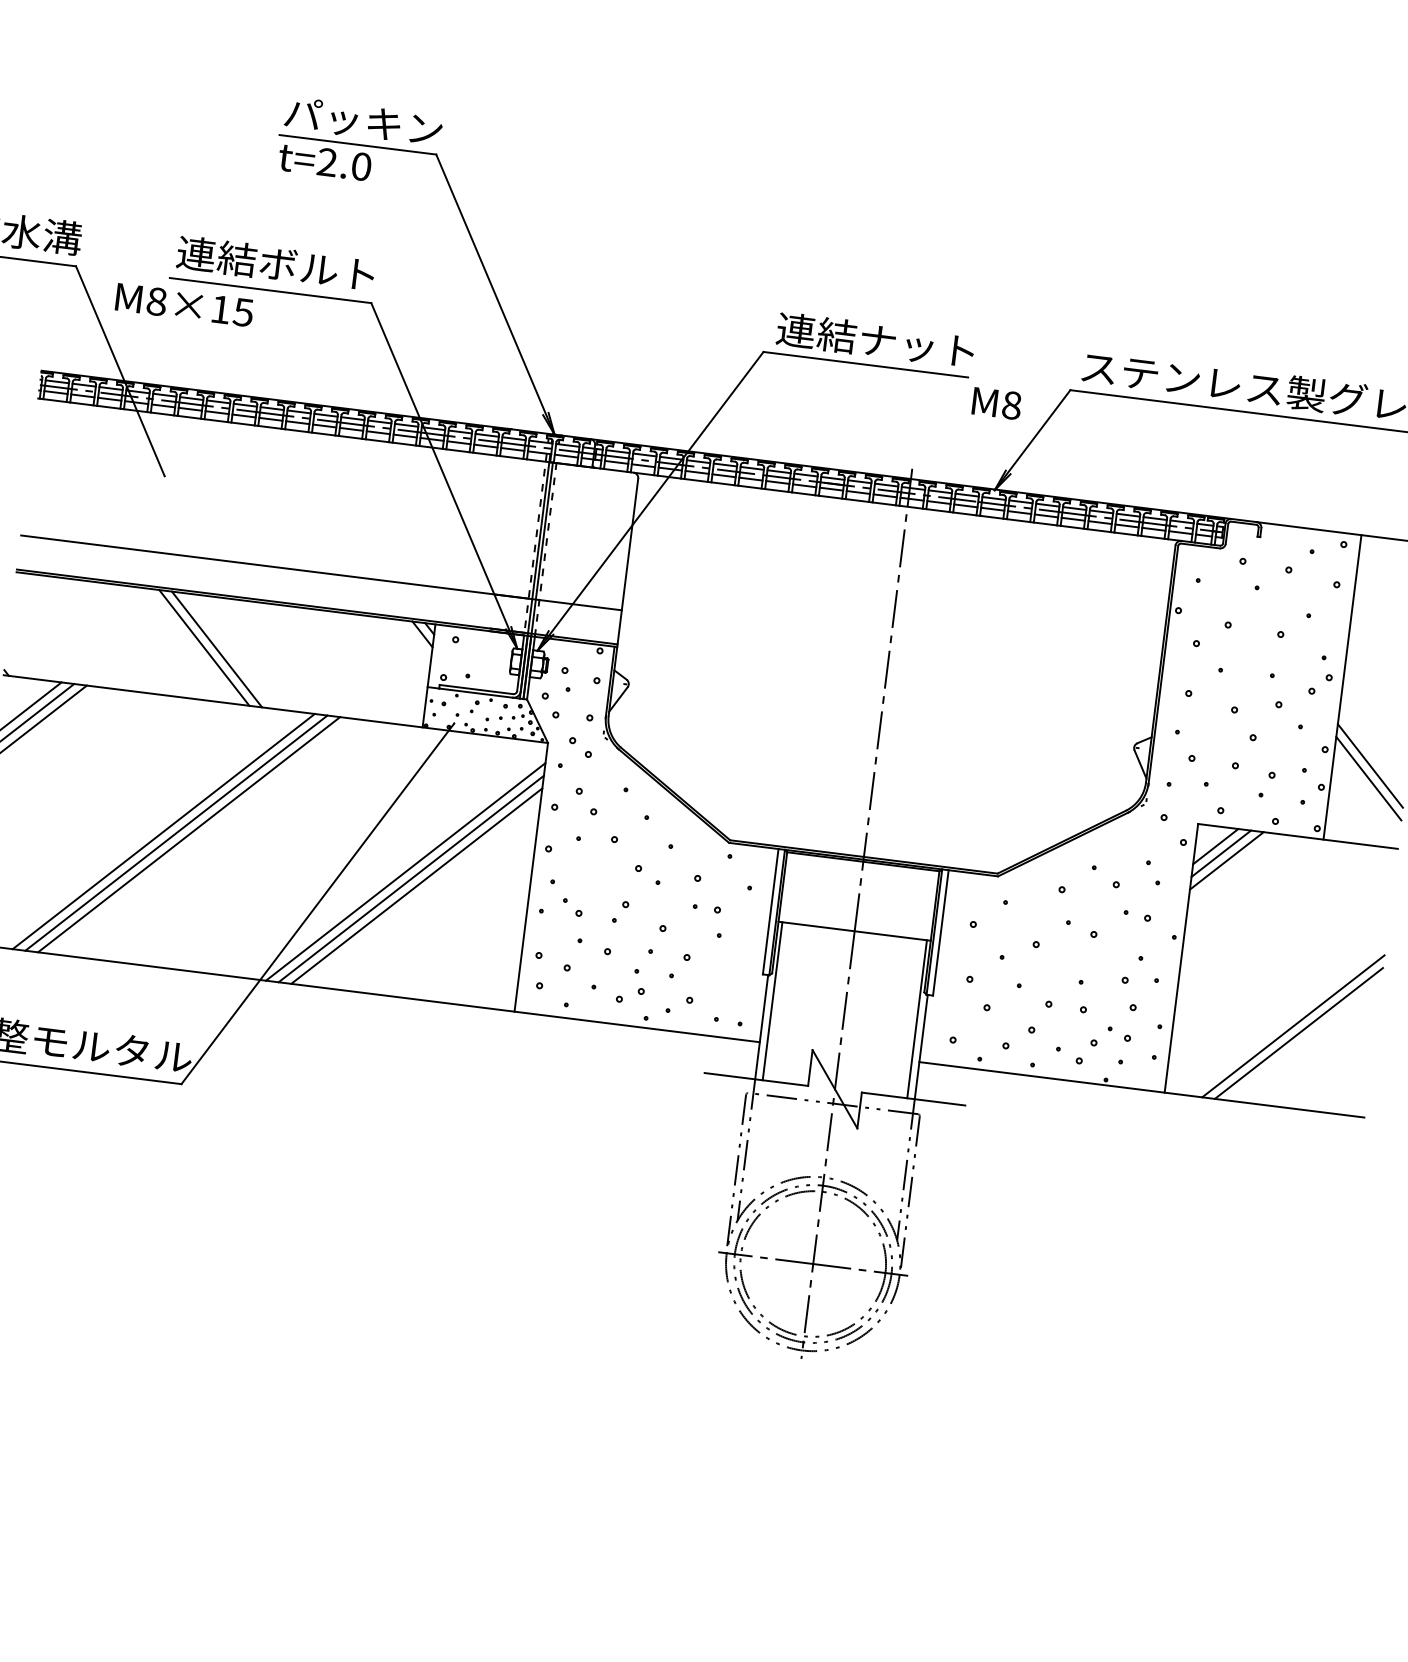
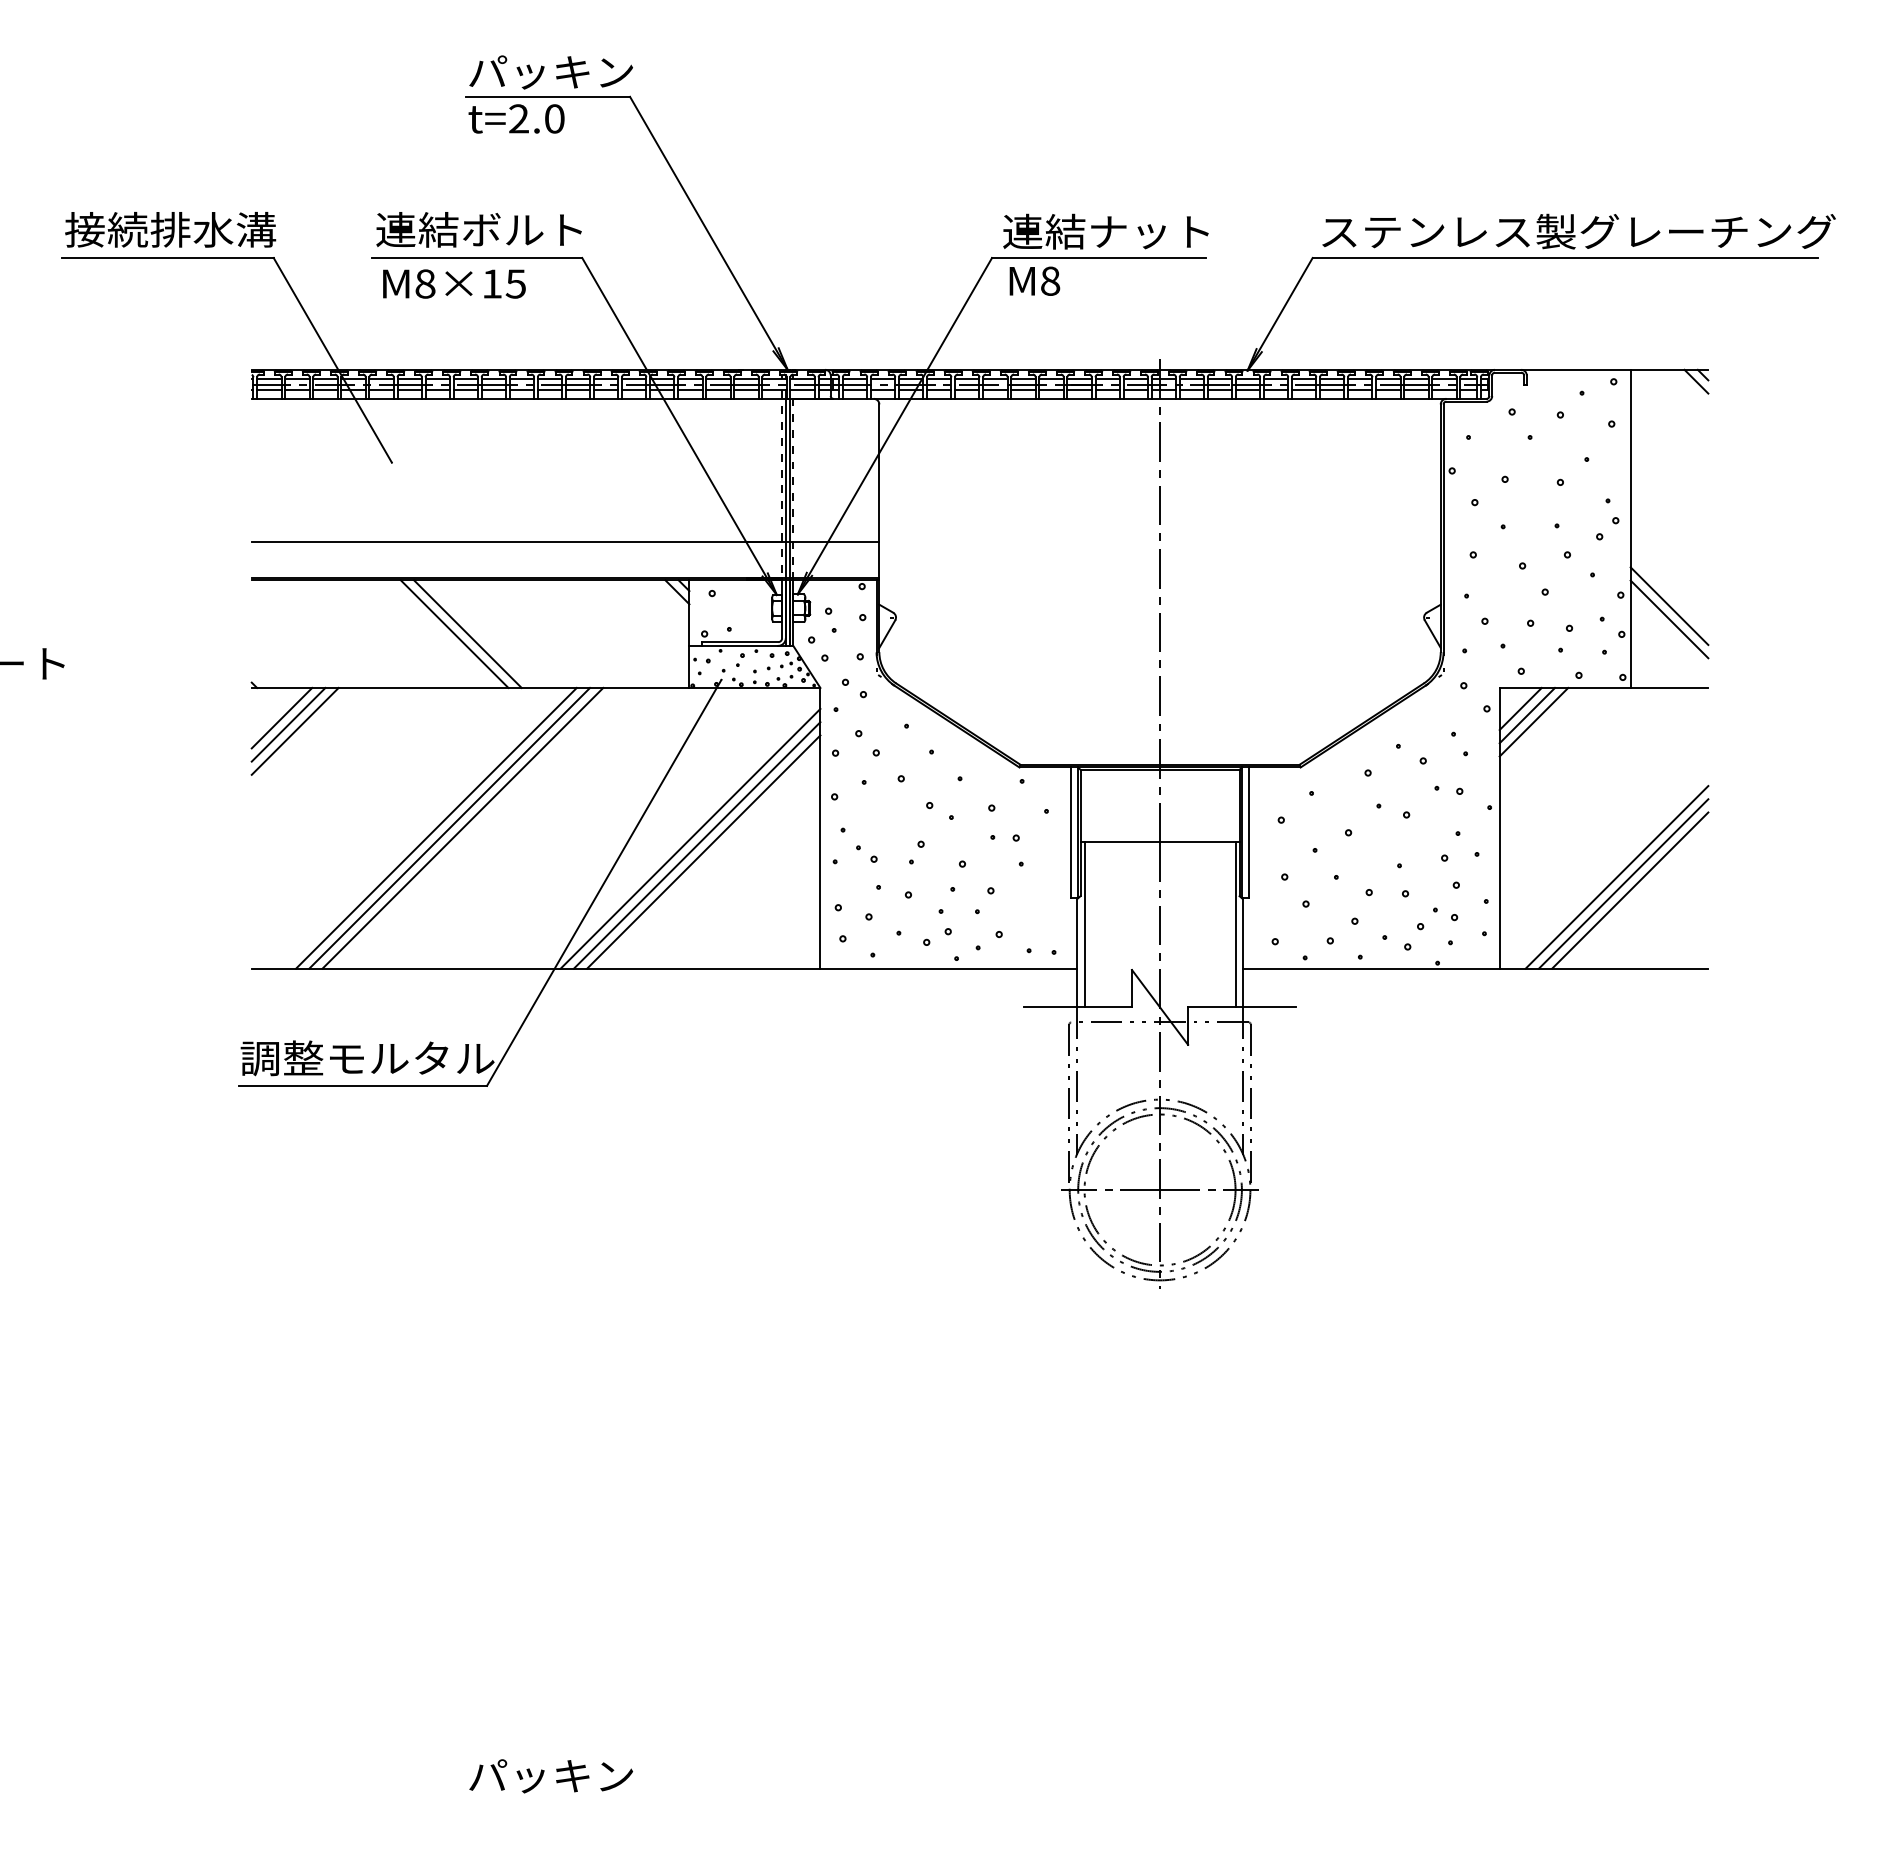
text: (184, 304) -> (454, 283), moved
text: (996, 402) -> (1034, 280), moved
line: (1287, 1019) -> (1616, 877), added

